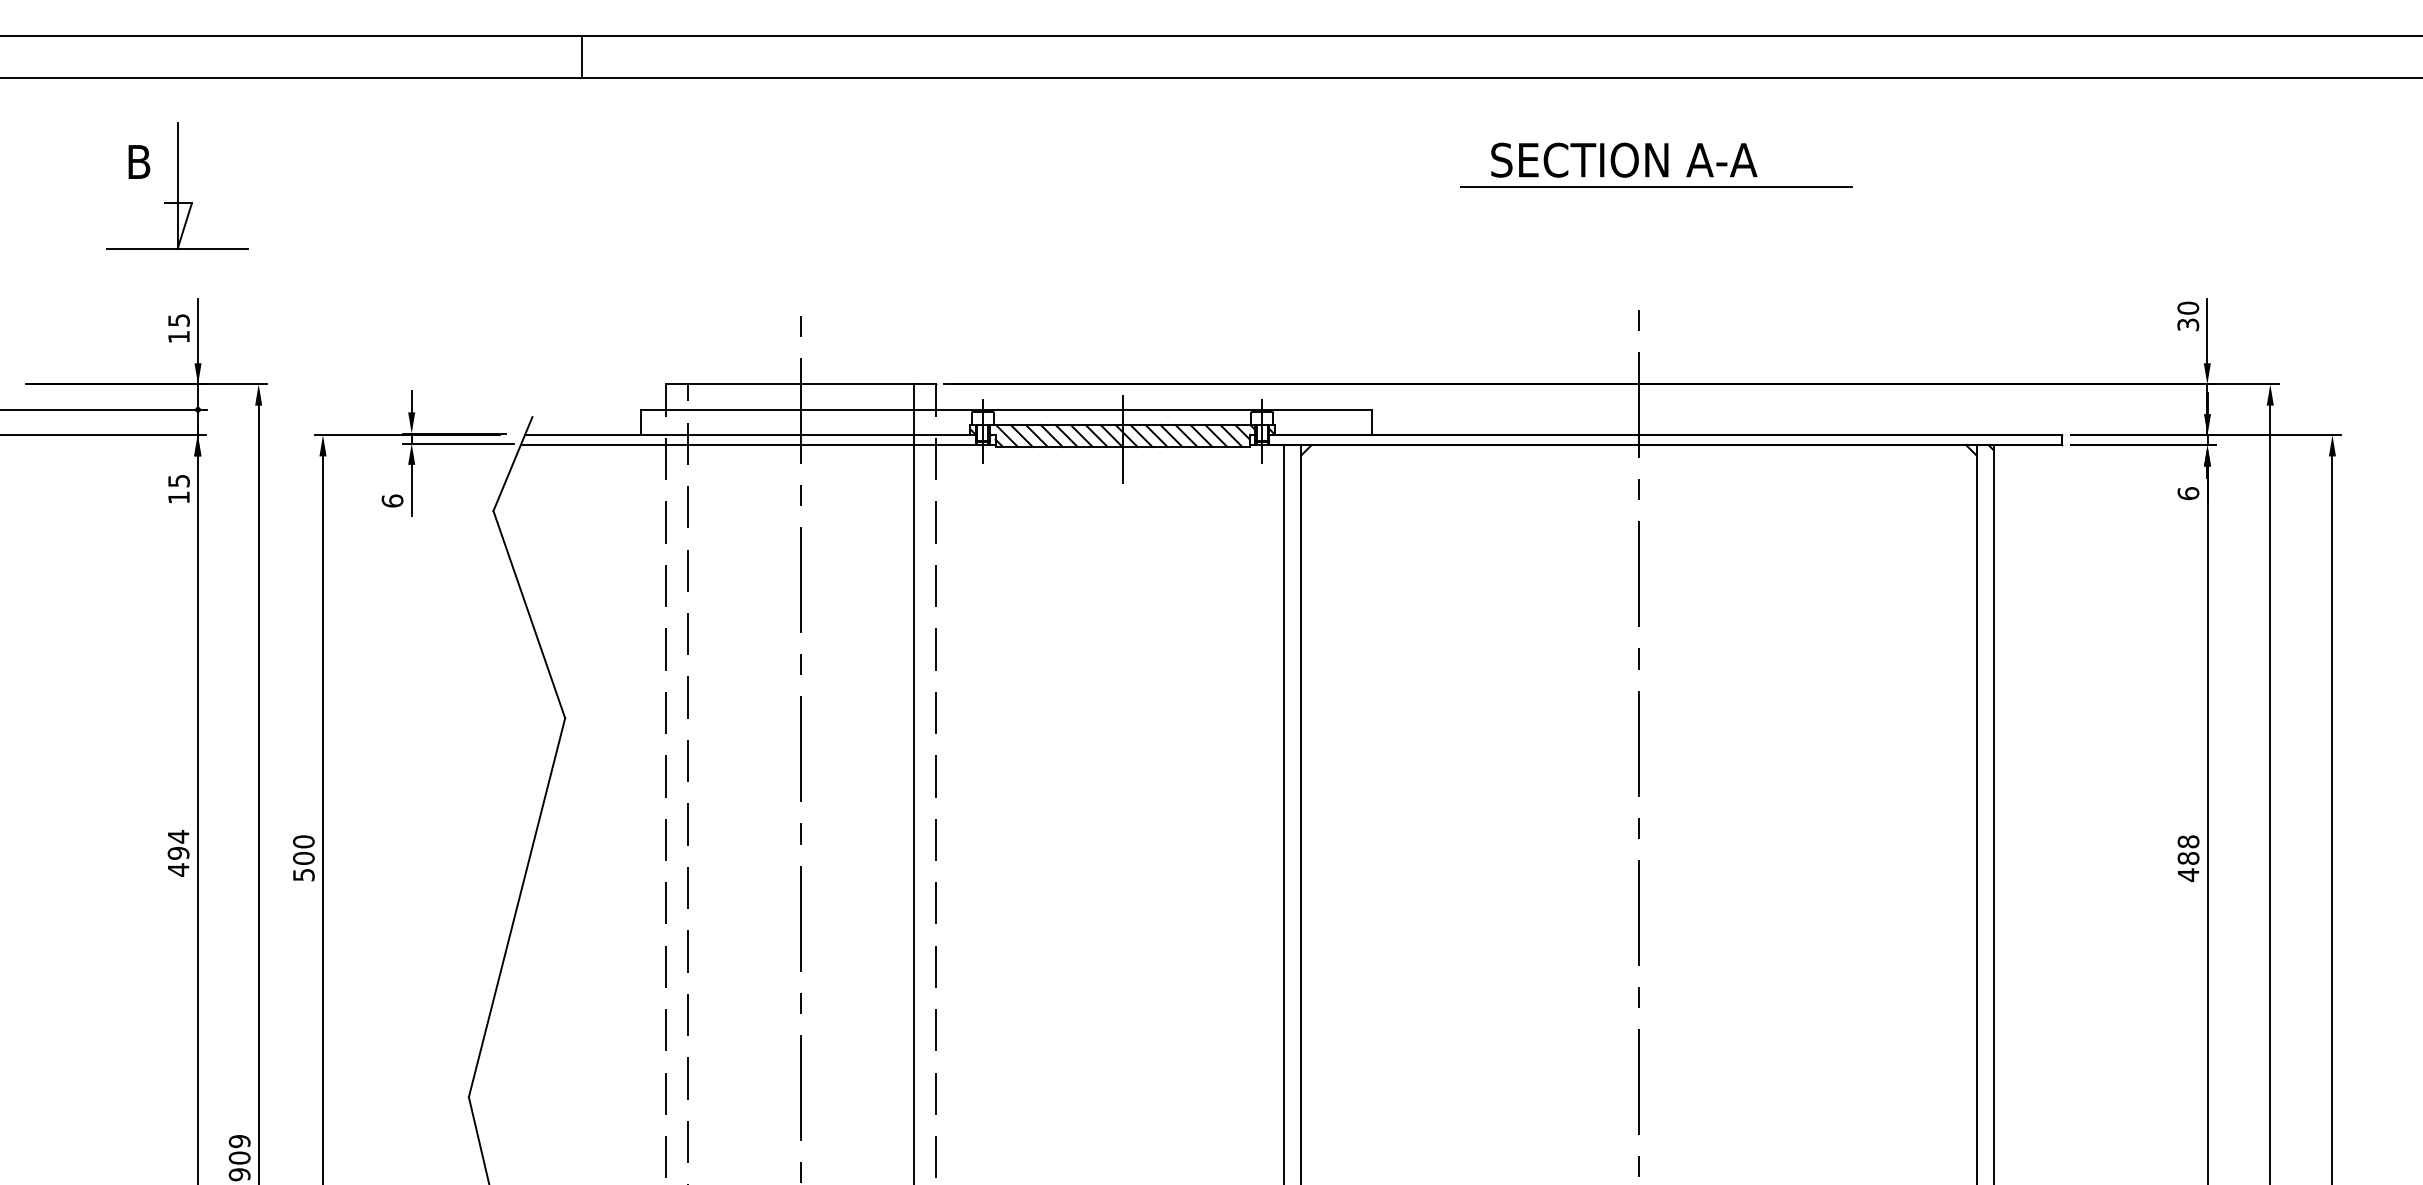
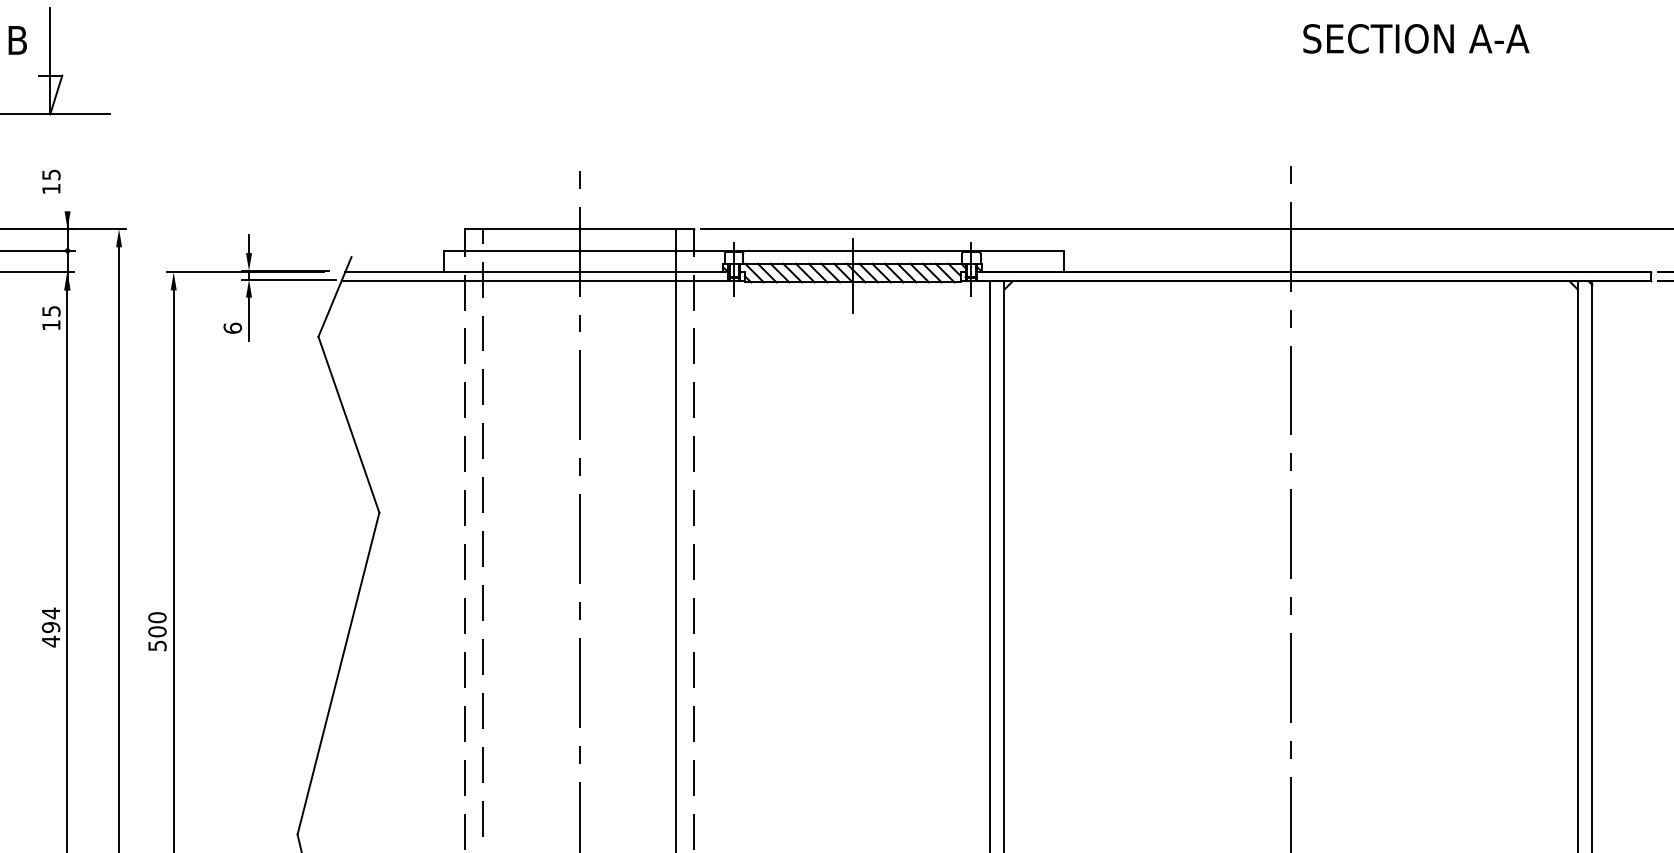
text: (1624, 159) -> (1416, 38), moved
line: (1656, 187) -> (1306, 62), removed
line: (198, 331) -> (67, 184), removed

